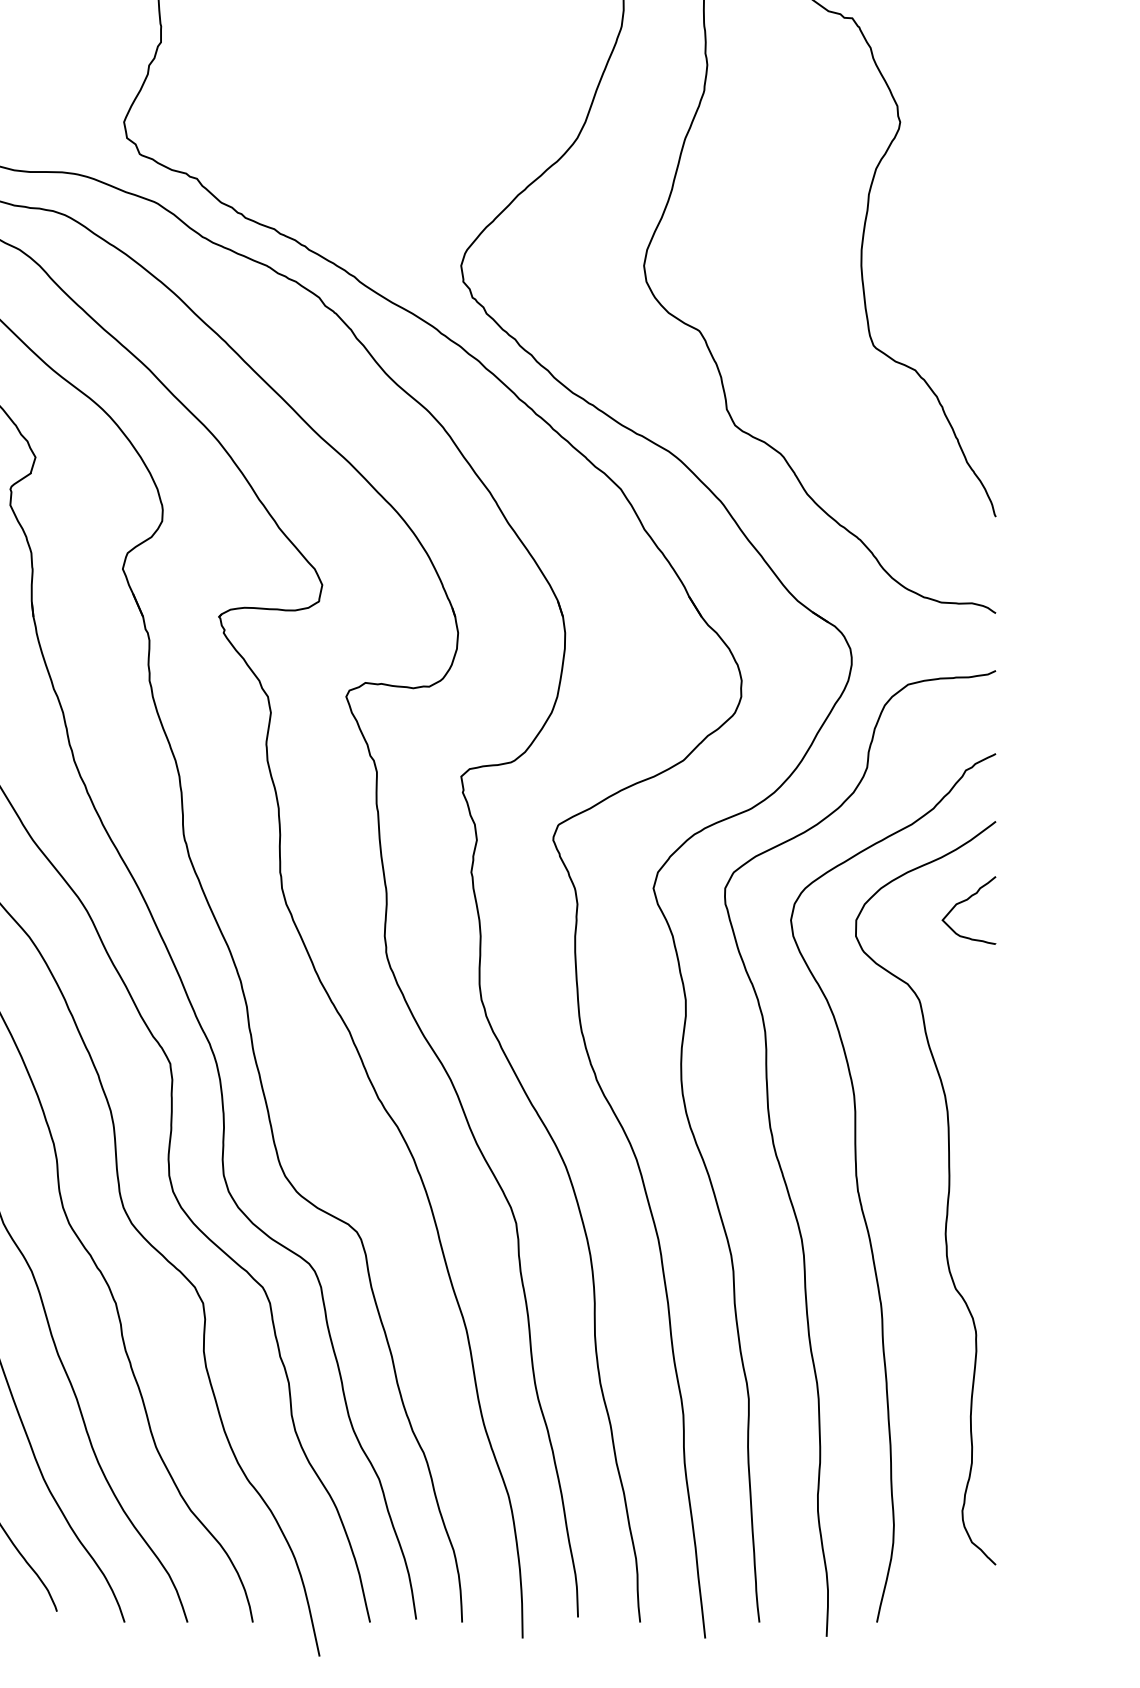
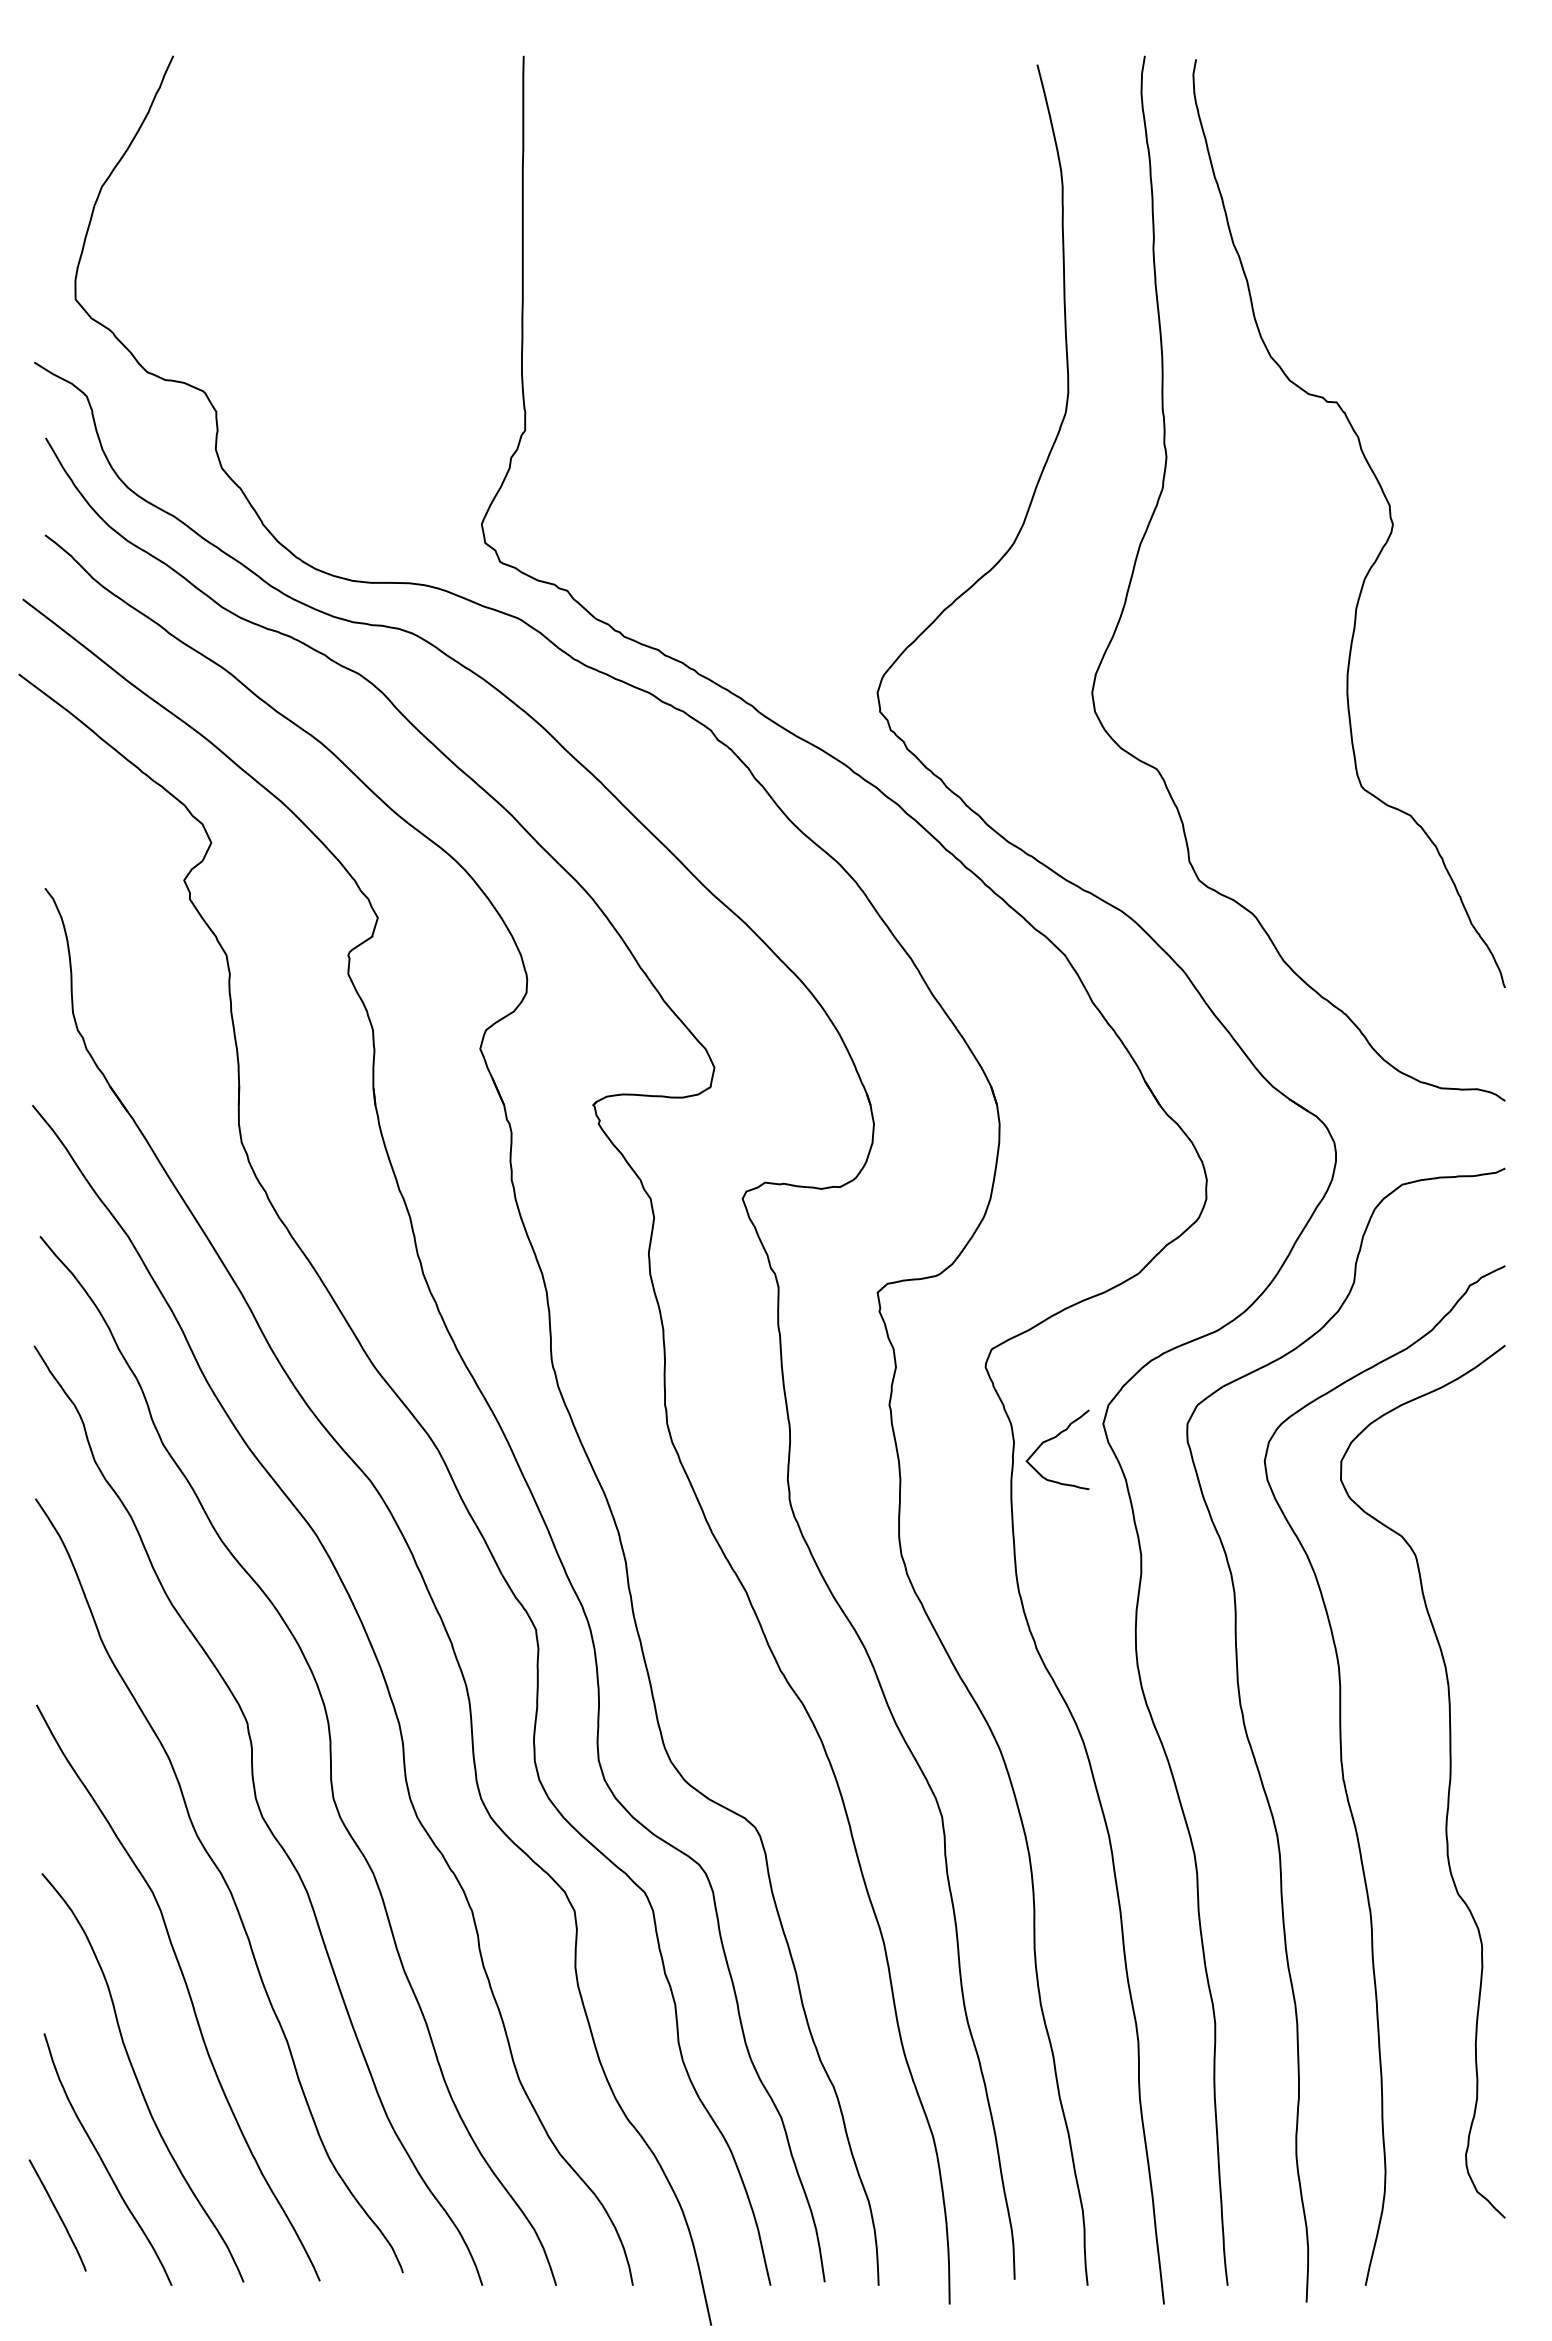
curve: (967, 900) -> (1055, 1438), moved

